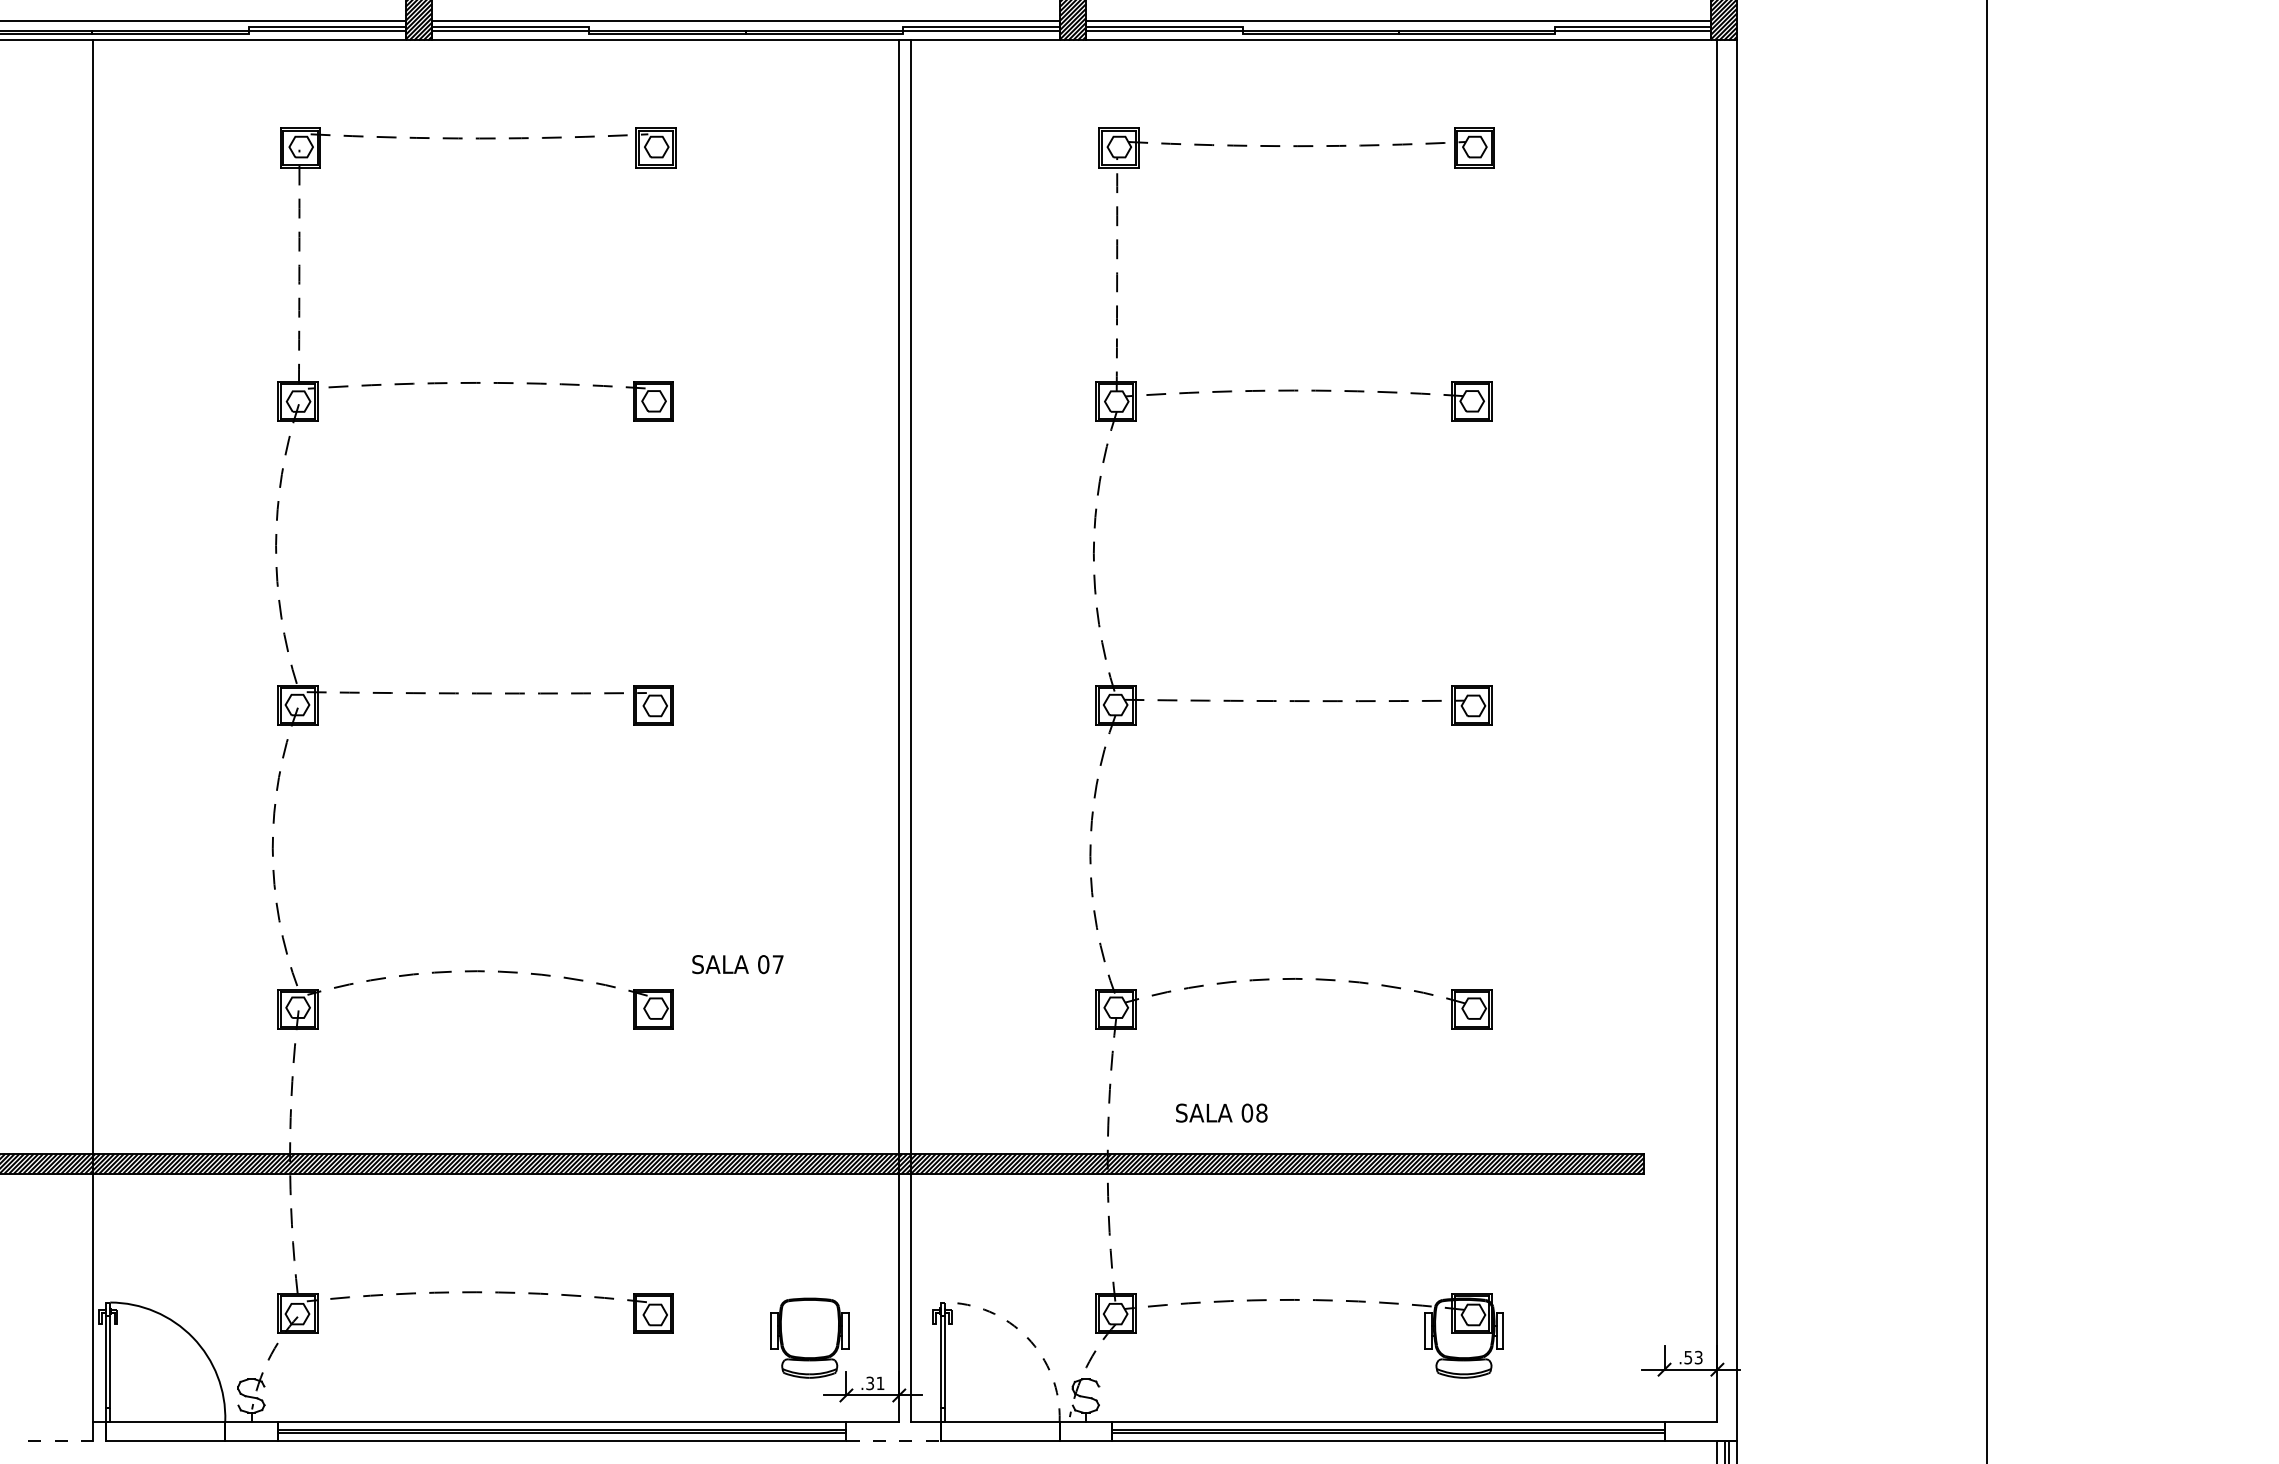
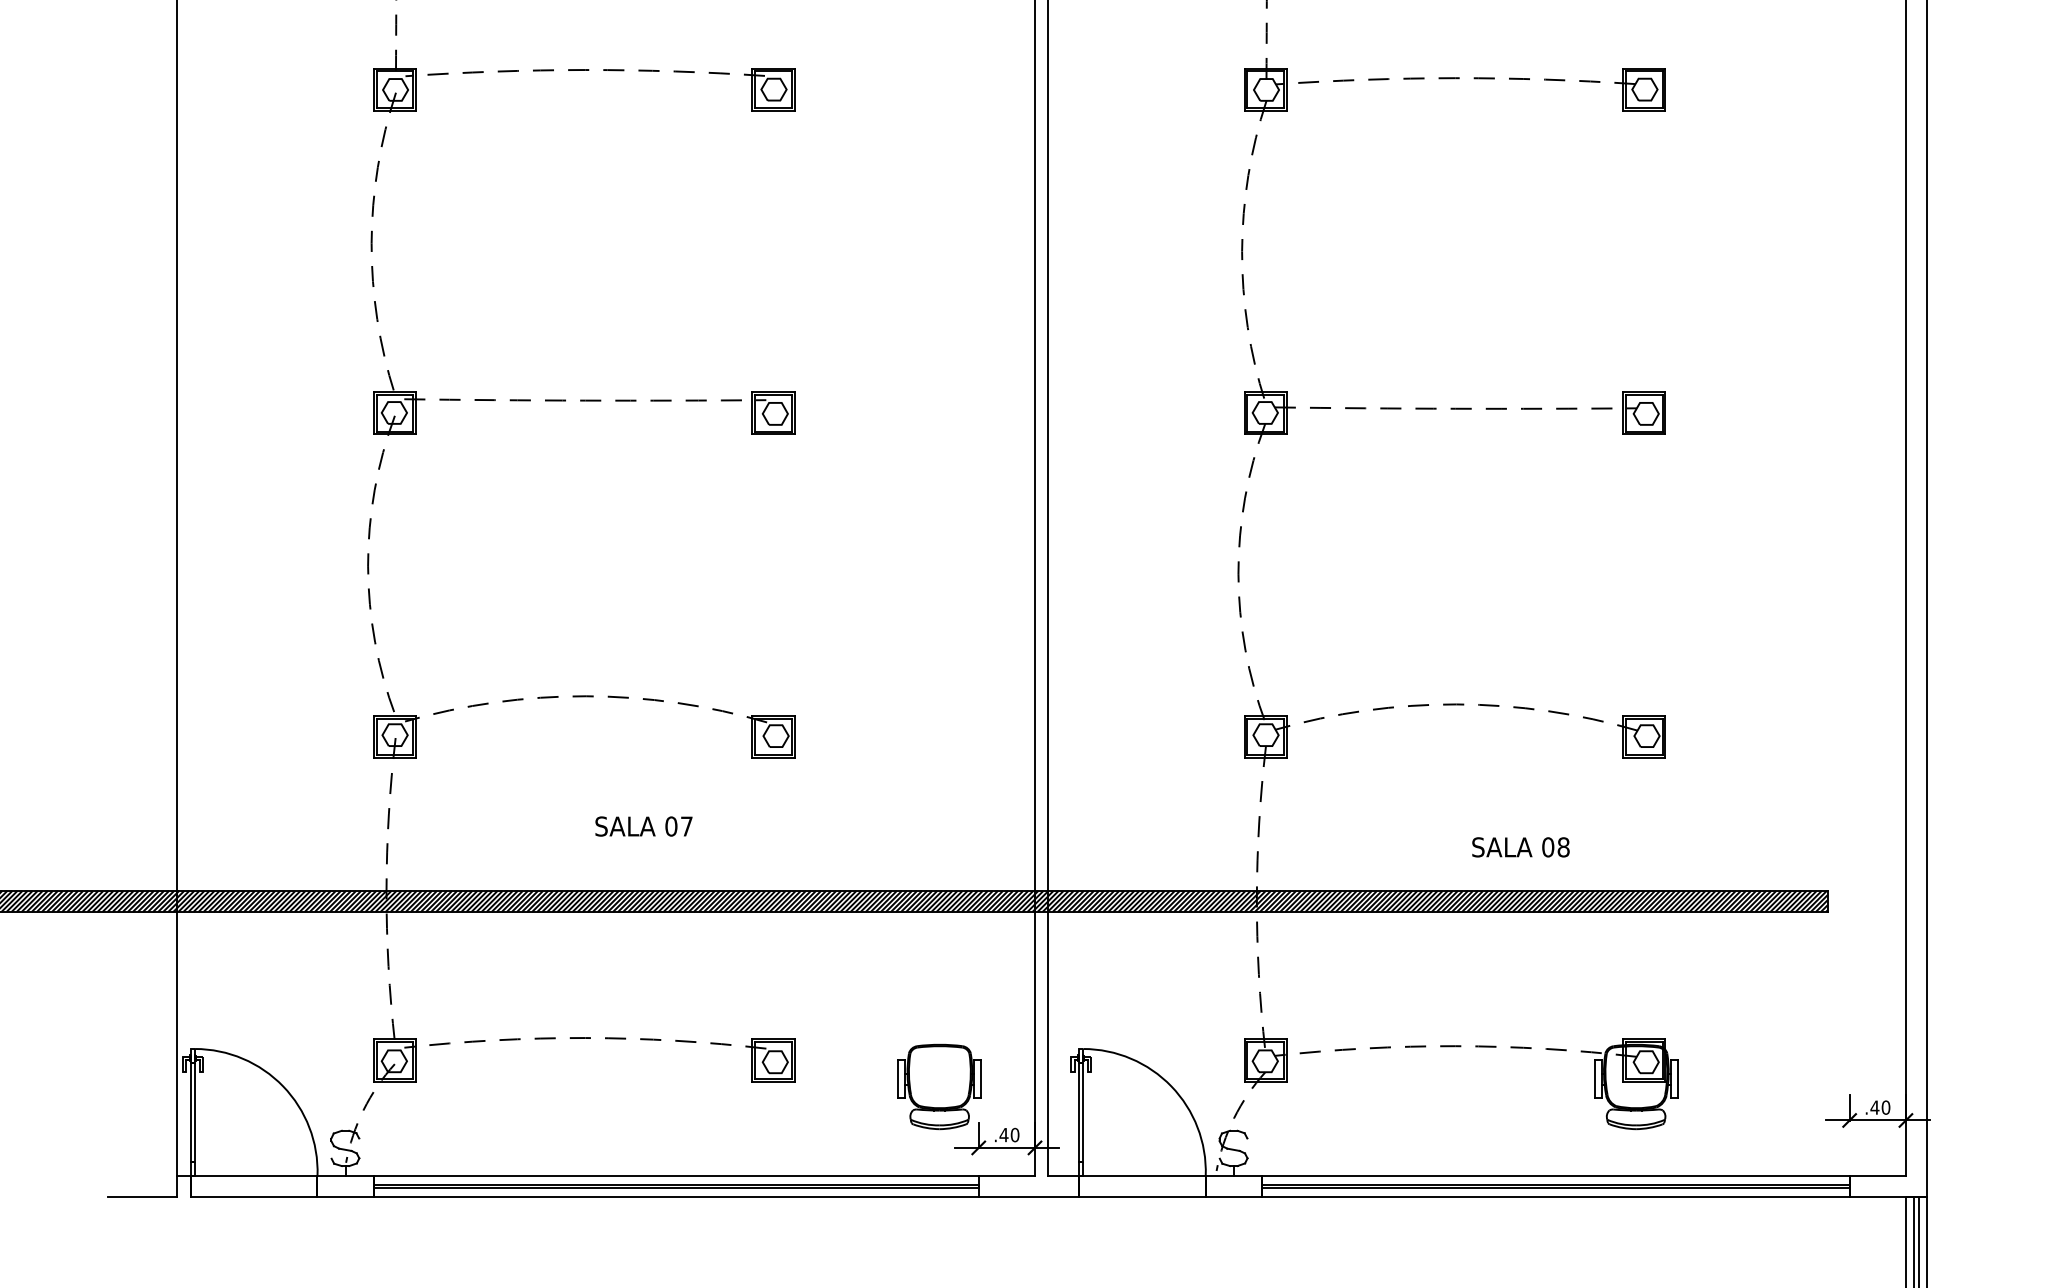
text: (737, 964) -> (643, 826), moved
text: (1221, 1112) -> (1520, 846), moved
arc: (1027, 1337) -> (1171, 1086), dashed -> solid
text: (1693, 1357) -> (1880, 1107), .53 -> .40
text: (874, 1383) -> (1008, 1135), .31 -> .40
line: (61, 1441) -> (143, 1196), dashed -> solid
line: (894, 1441) -> (1029, 1196), dashed -> solid

